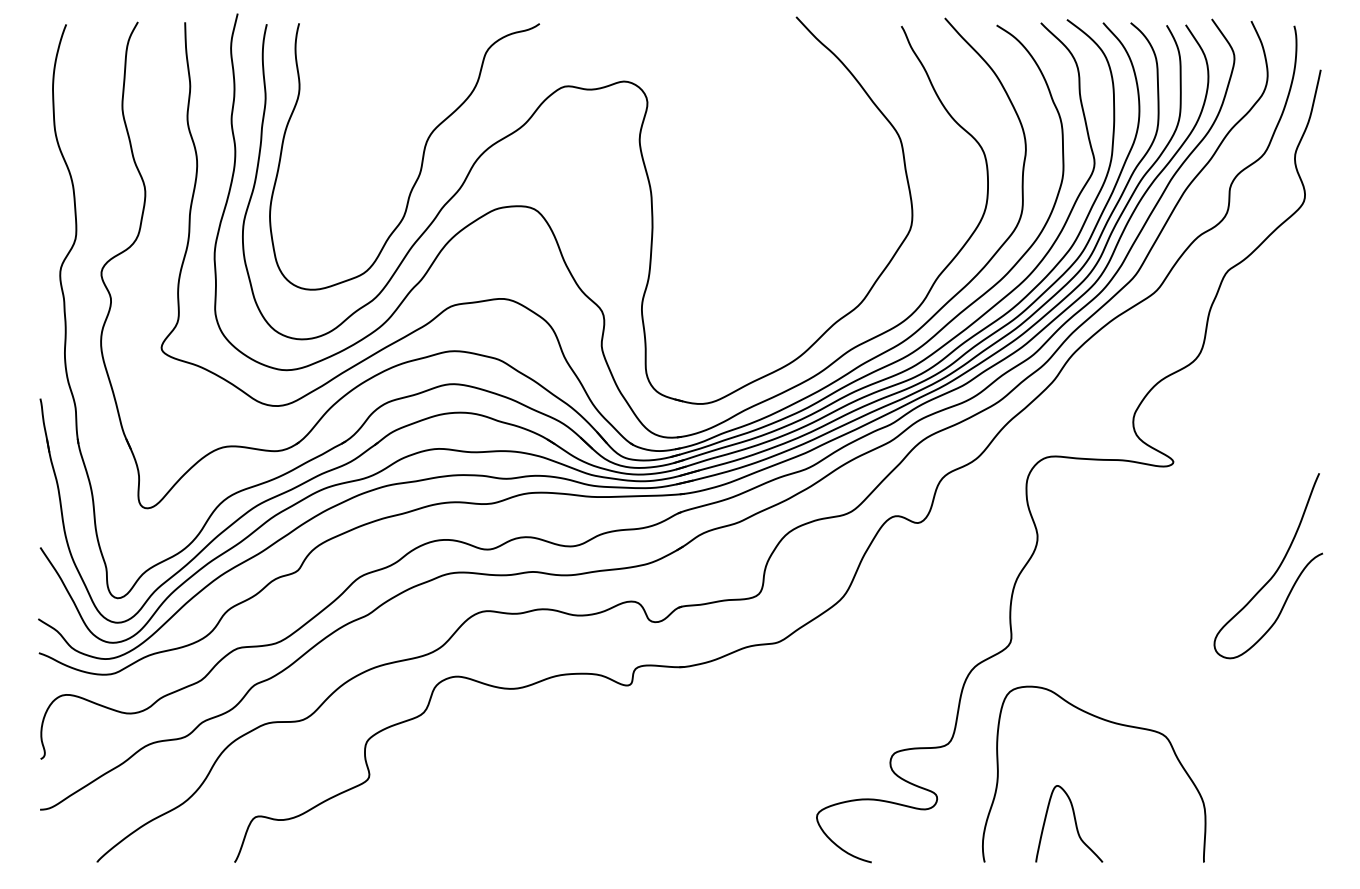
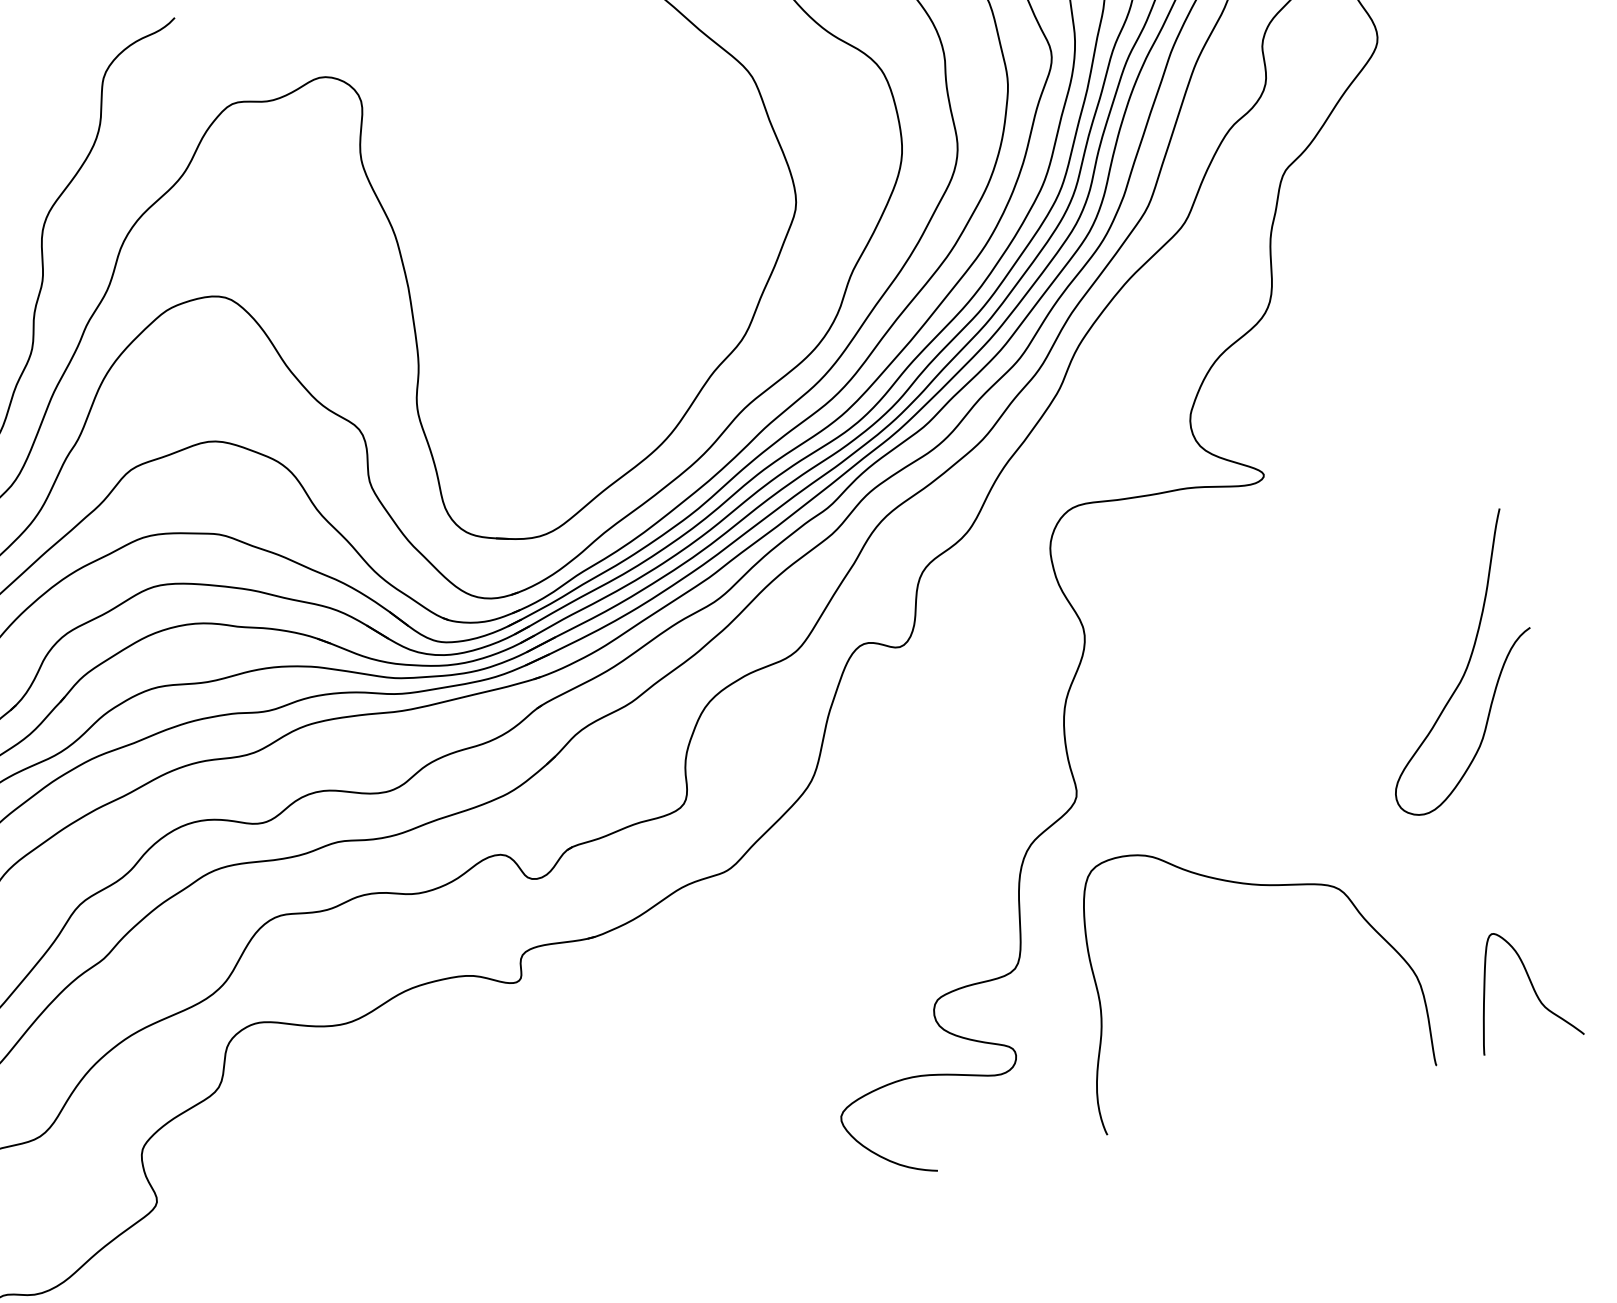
curve: (1274, 572) -> (1463, 671), moved
curve: (1074, 822) -> (1529, 983), moved

